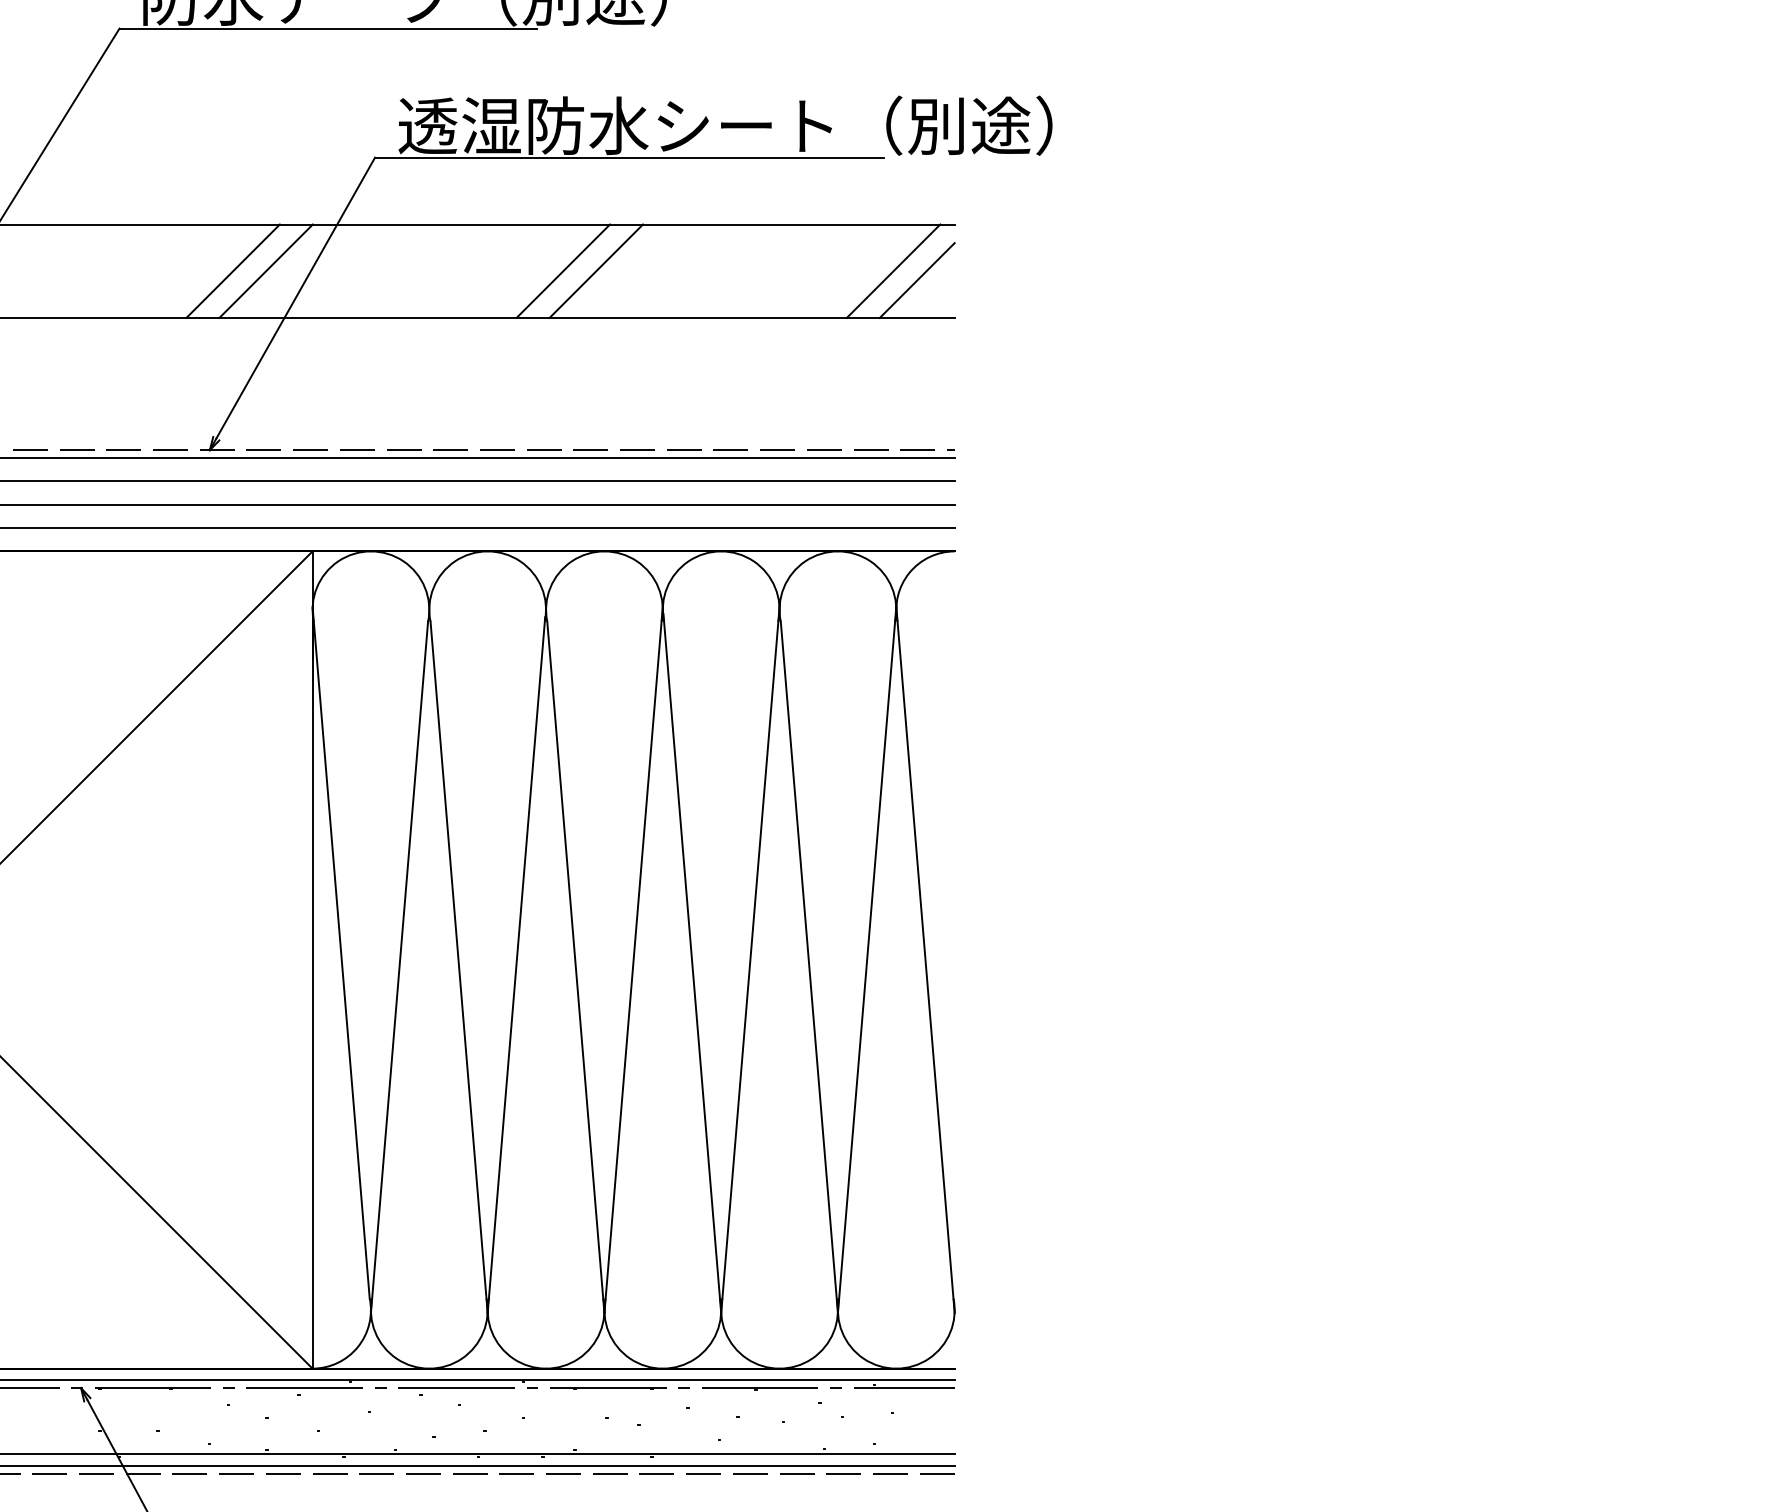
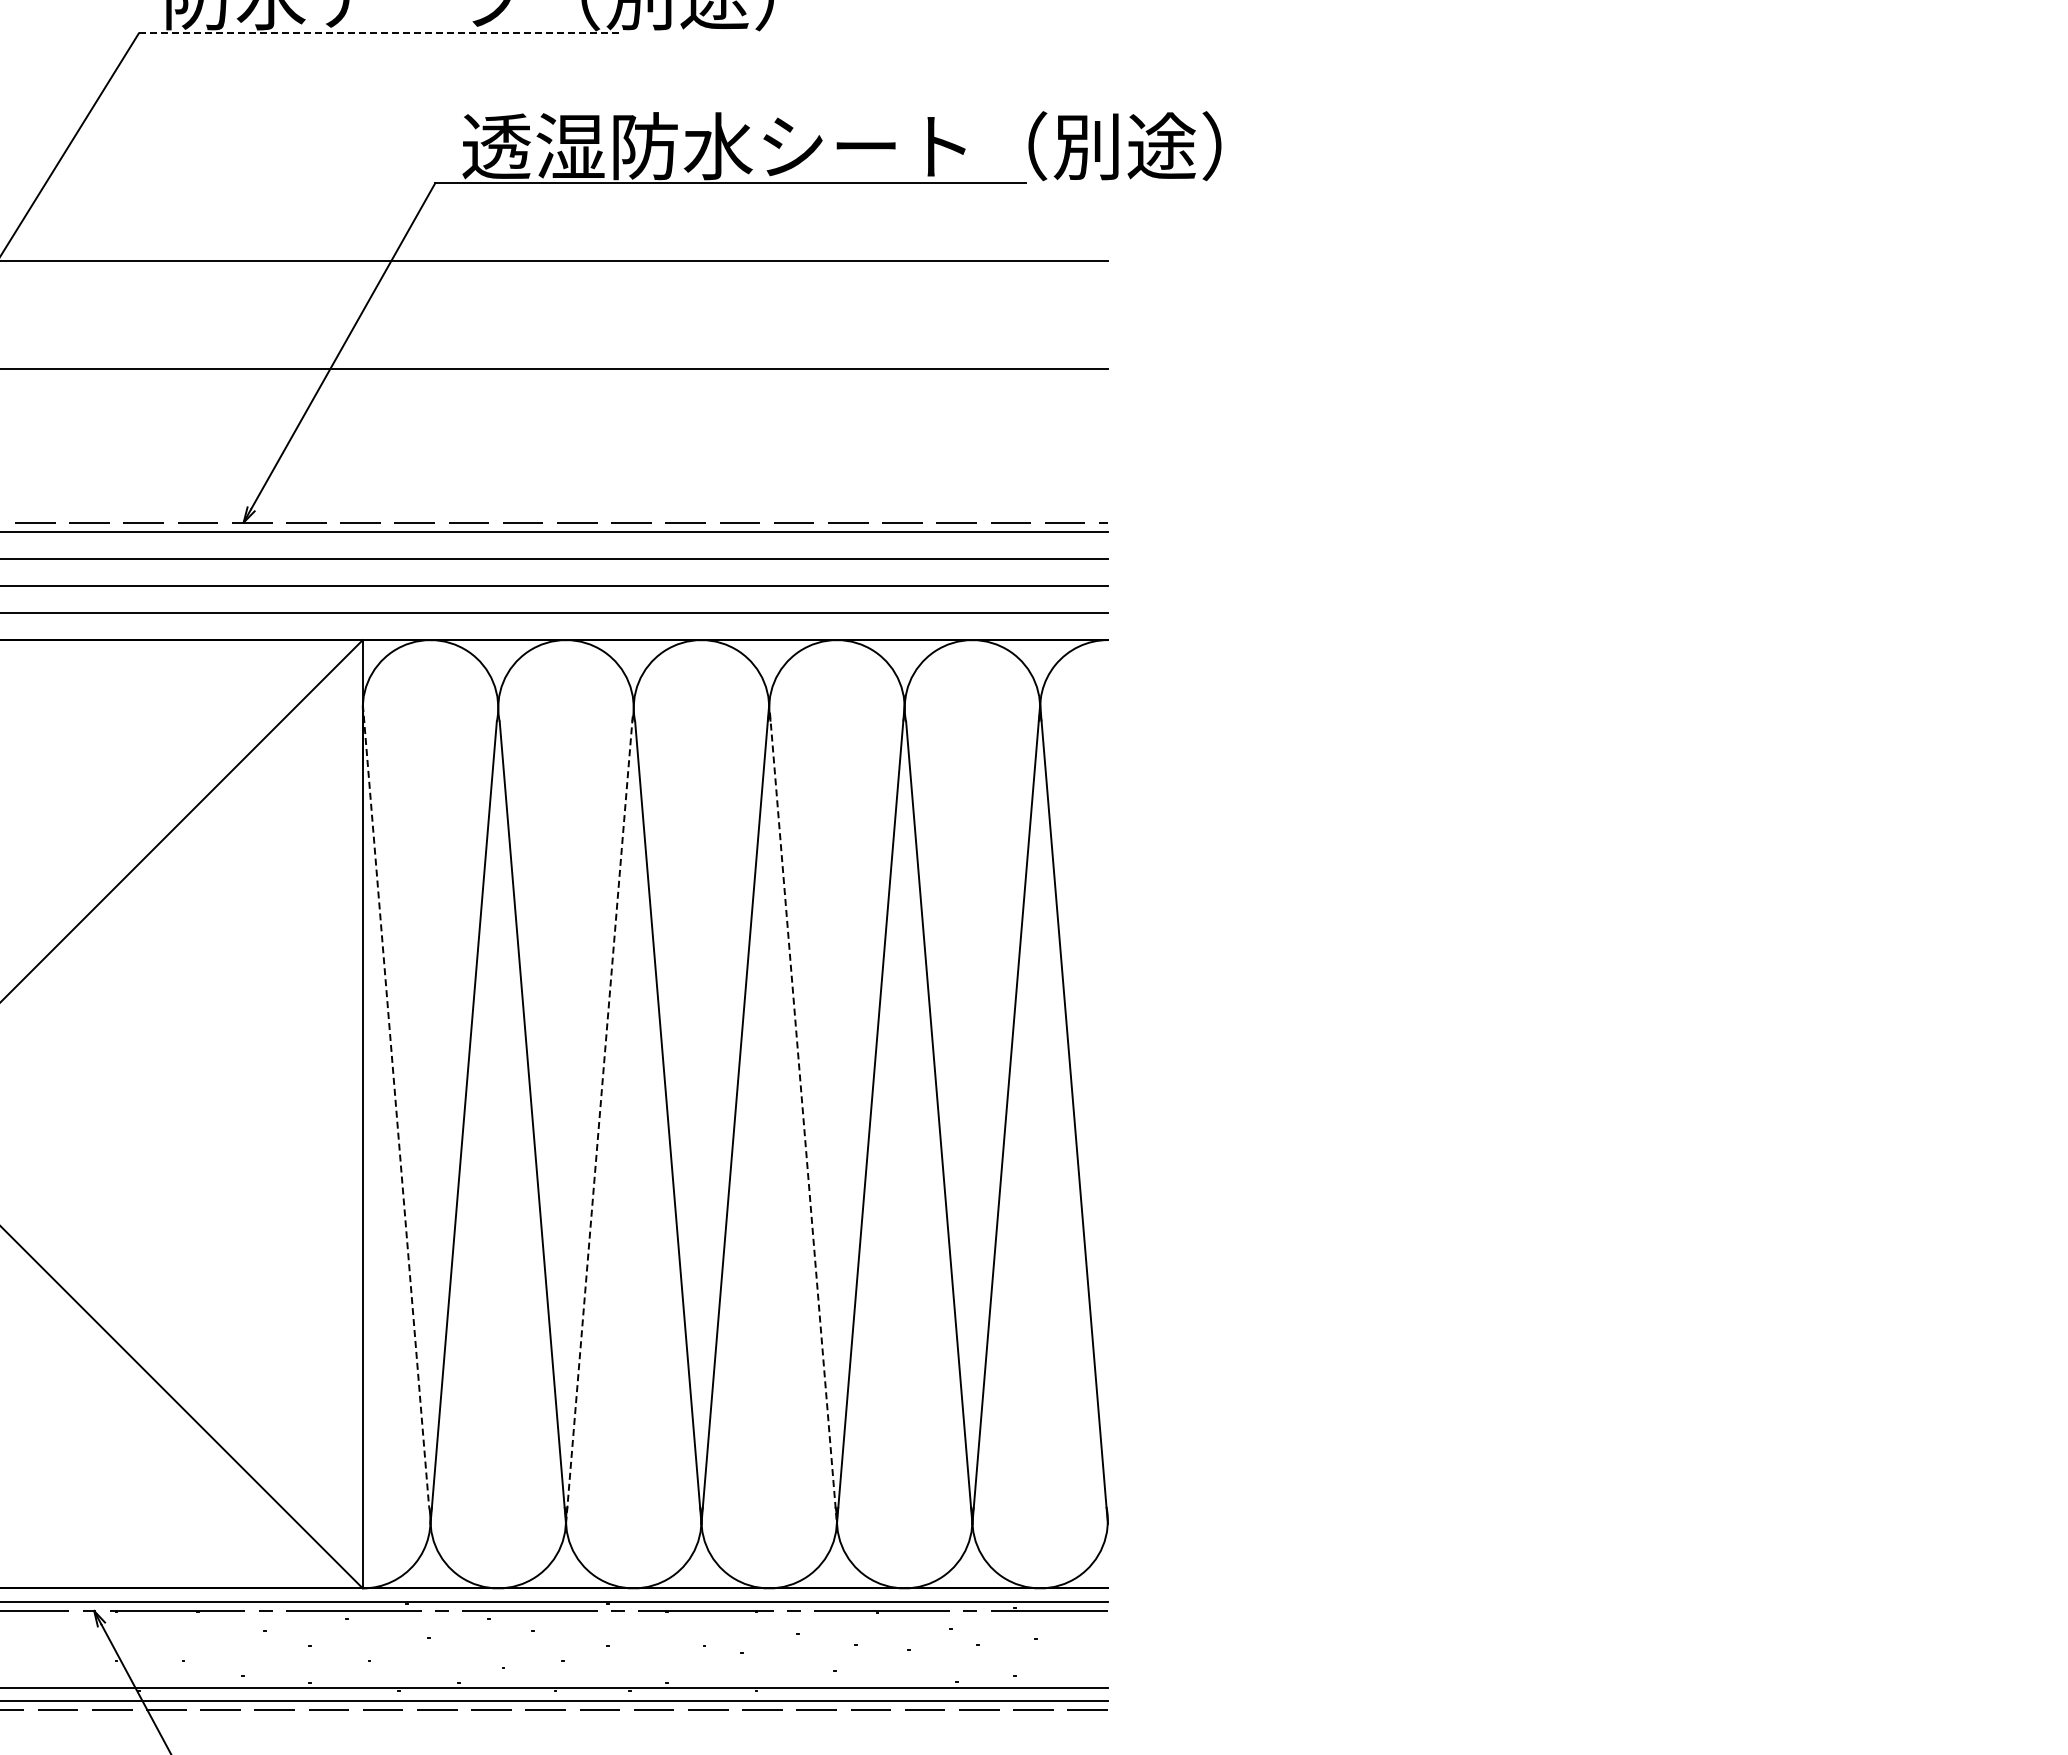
line: (327, 28) -> (380, 33), solid -> dashed
line: (233, 270) -> (270, 314), removed
line: (265, 270) -> (308, 314), removed
line: (563, 270) -> (653, 314), removed
line: (595, 270) -> (691, 314), removed
line: (893, 270) -> (1036, 314), removed
line: (917, 280) -> (1064, 325), removed
line: (341, 953) -> (396, 1106), solid -> dashed
line: (692, 963) -> (803, 1118), solid -> dashed
line: (516, 965) -> (599, 1120), solid -> dashed

